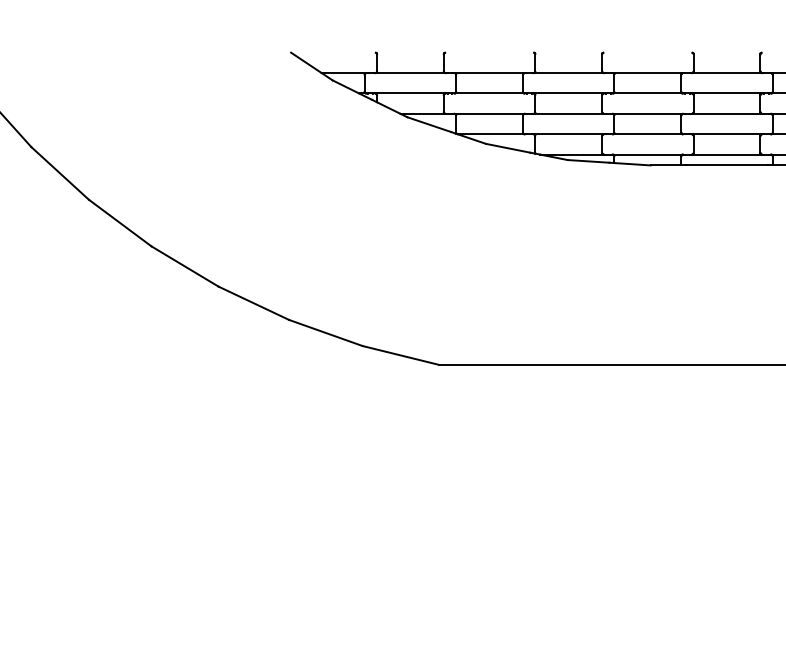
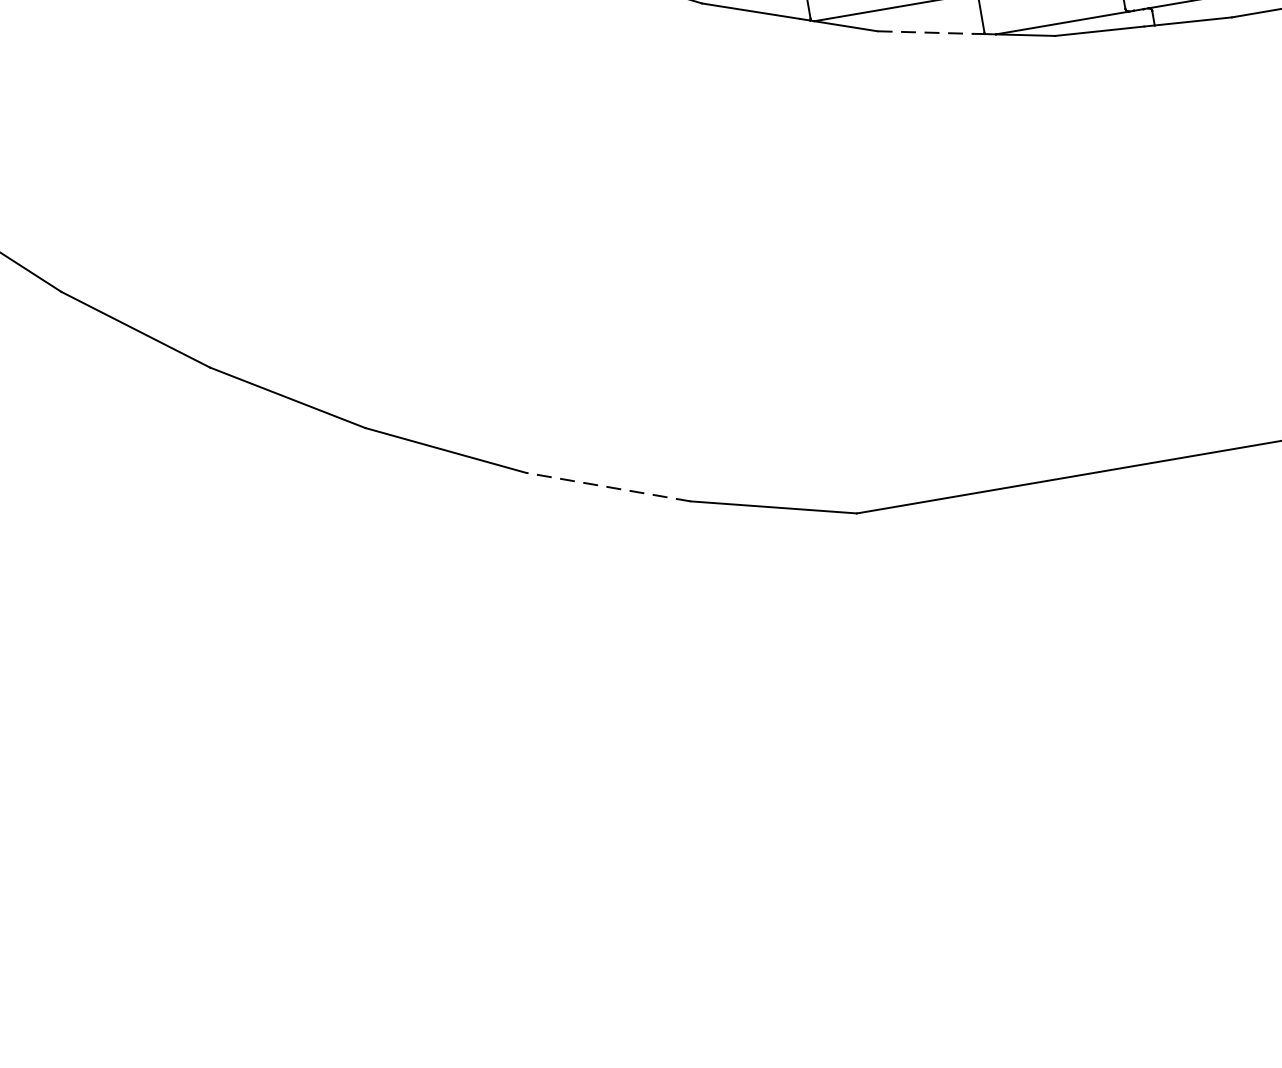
line: (508, 148) -> (926, 32), solid -> dashed
line: (325, 332) -> (607, 486), solid -> dashed

